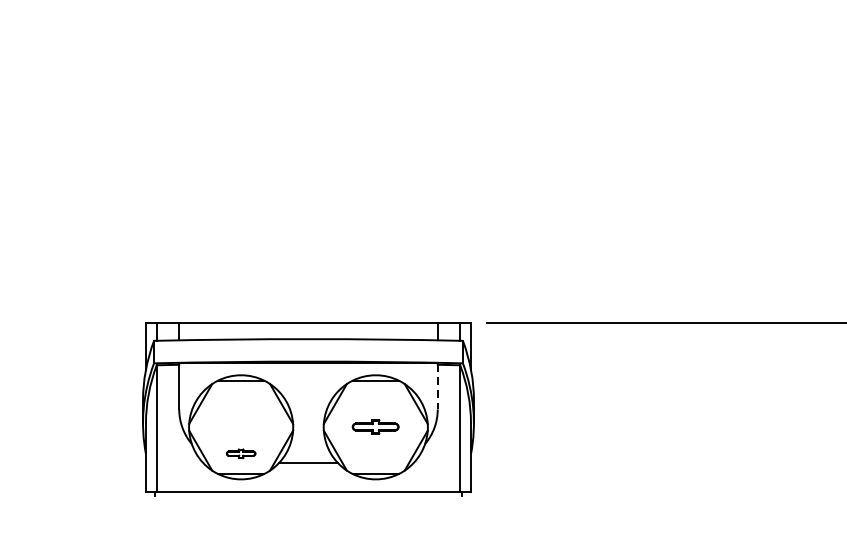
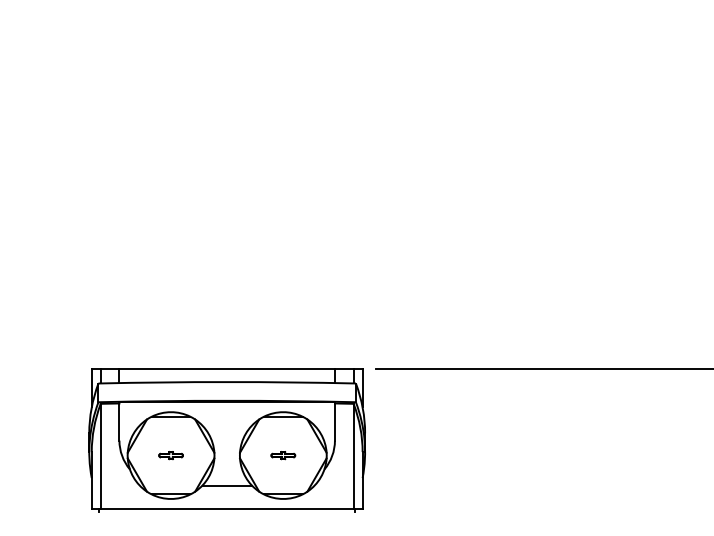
line: (437, 386) -> (334, 421), dashed -> solid
part: (376, 427) -> (283, 455), size x0.62
part: (240, 453) -> (170, 455), moved

